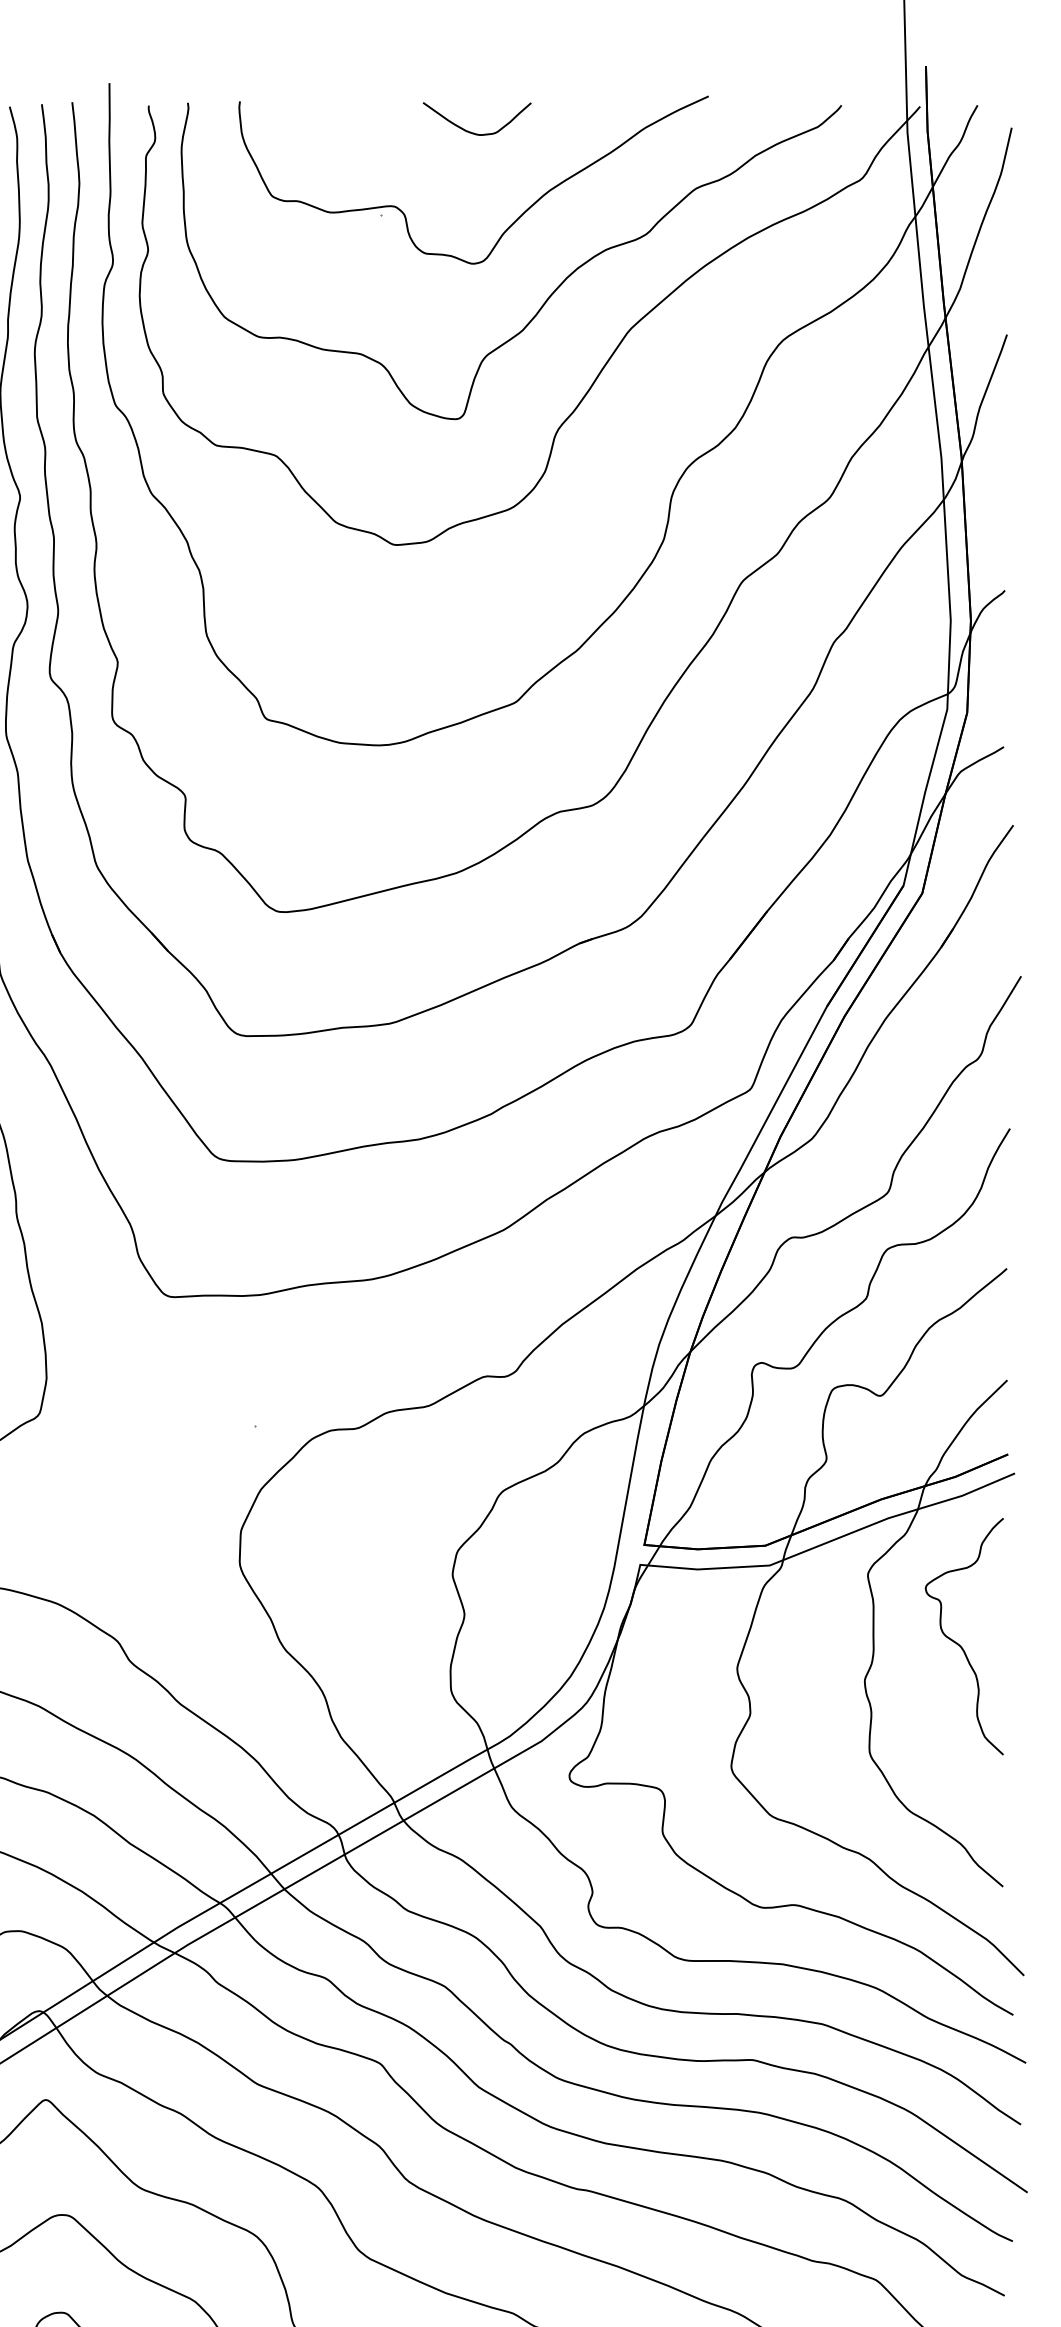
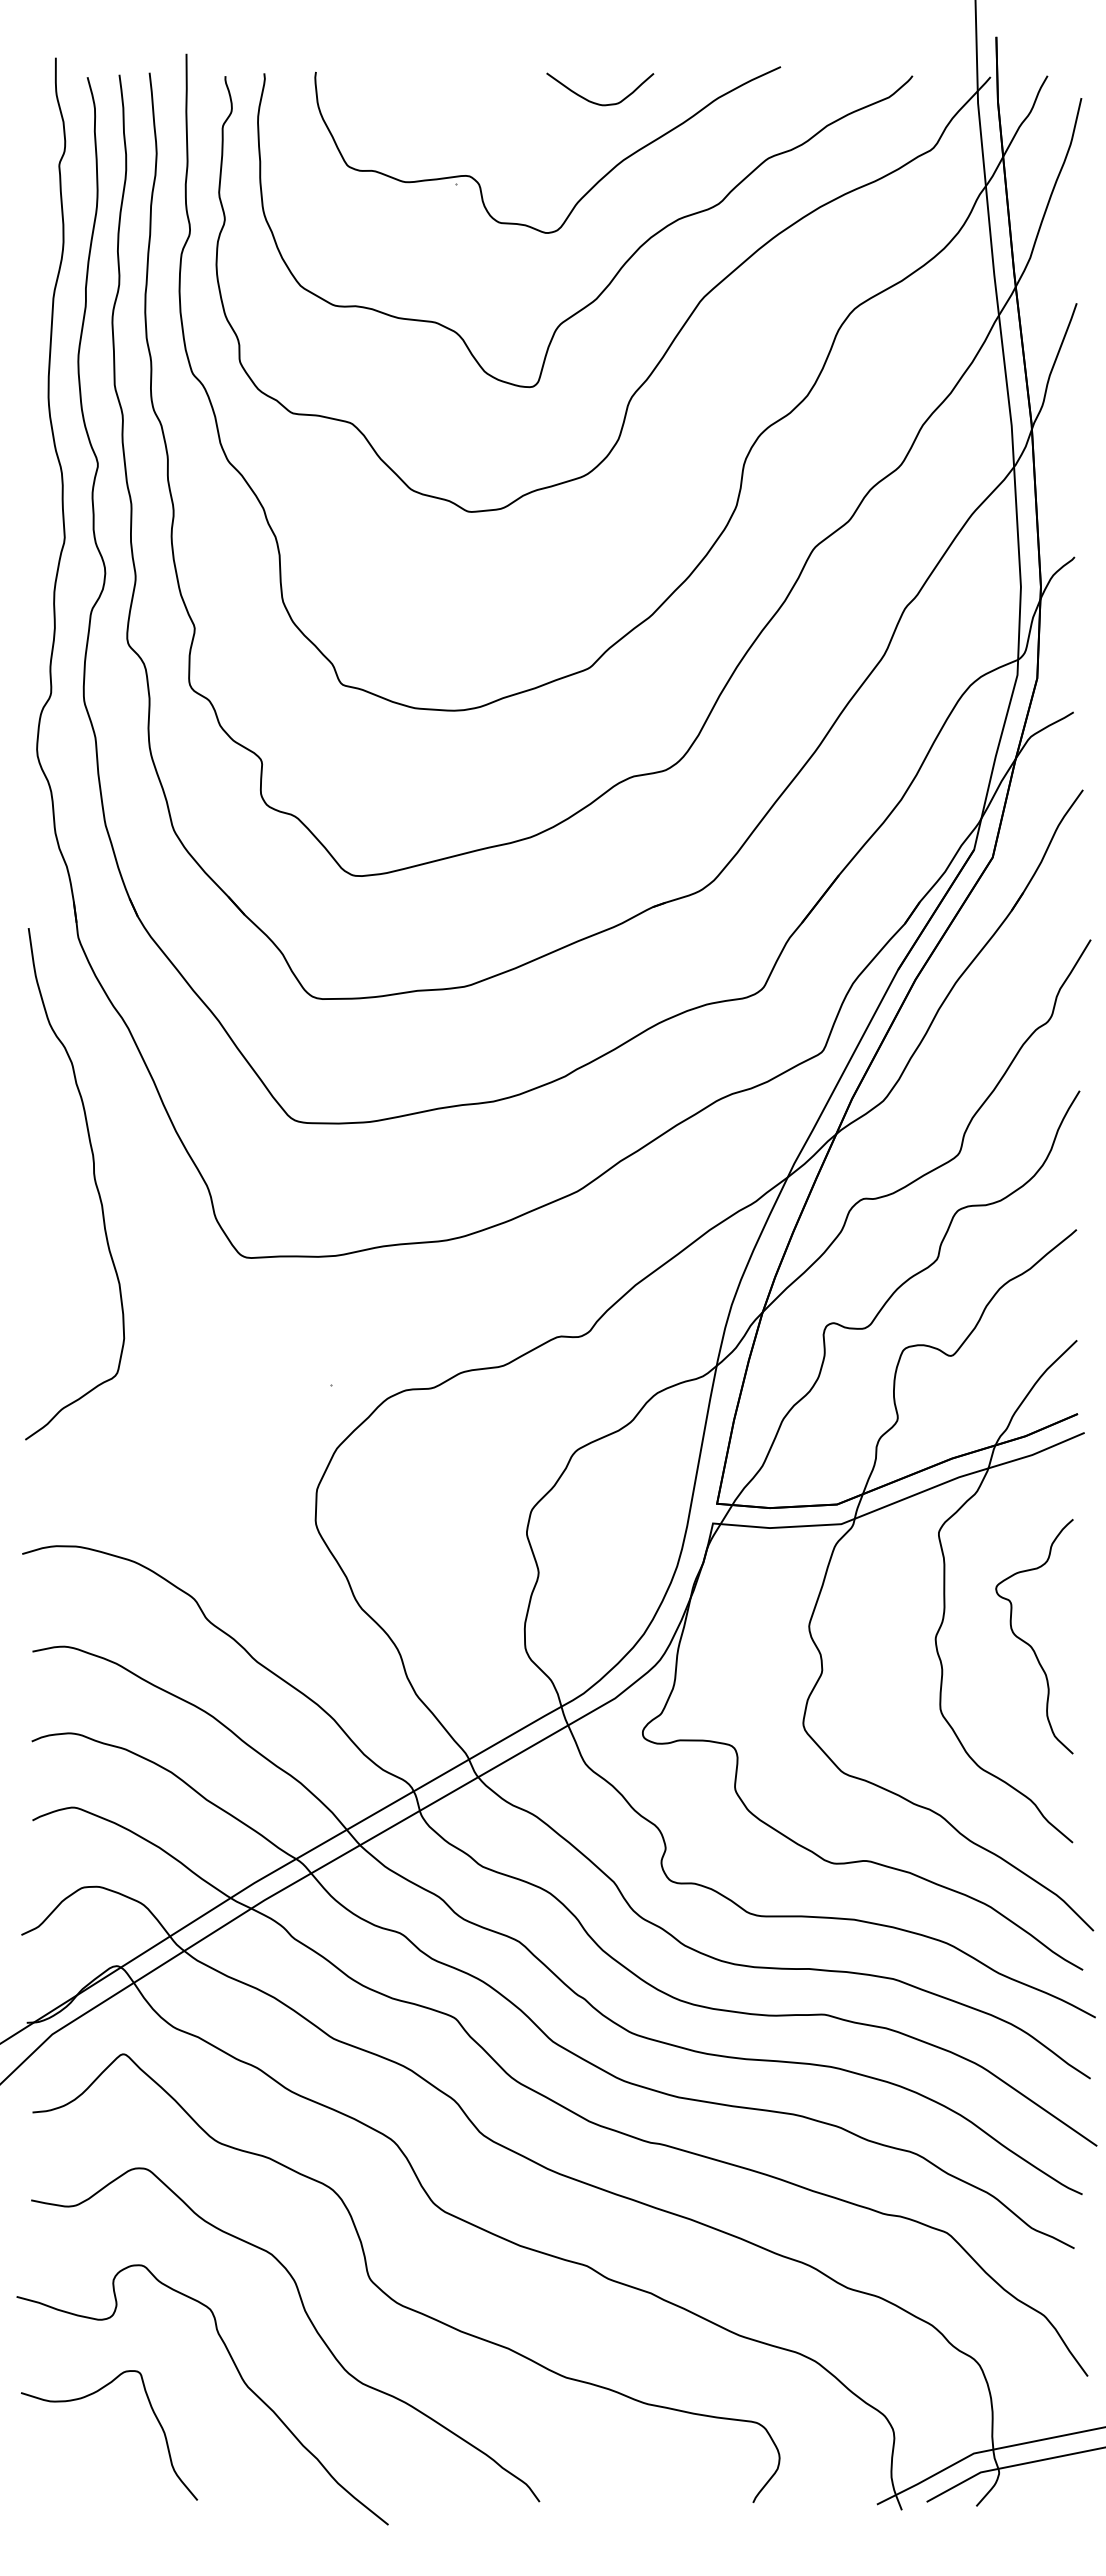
curve: (473, 132) -> (596, 102), moved
curve: (960, 1644) -> (1030, 1644), moved

